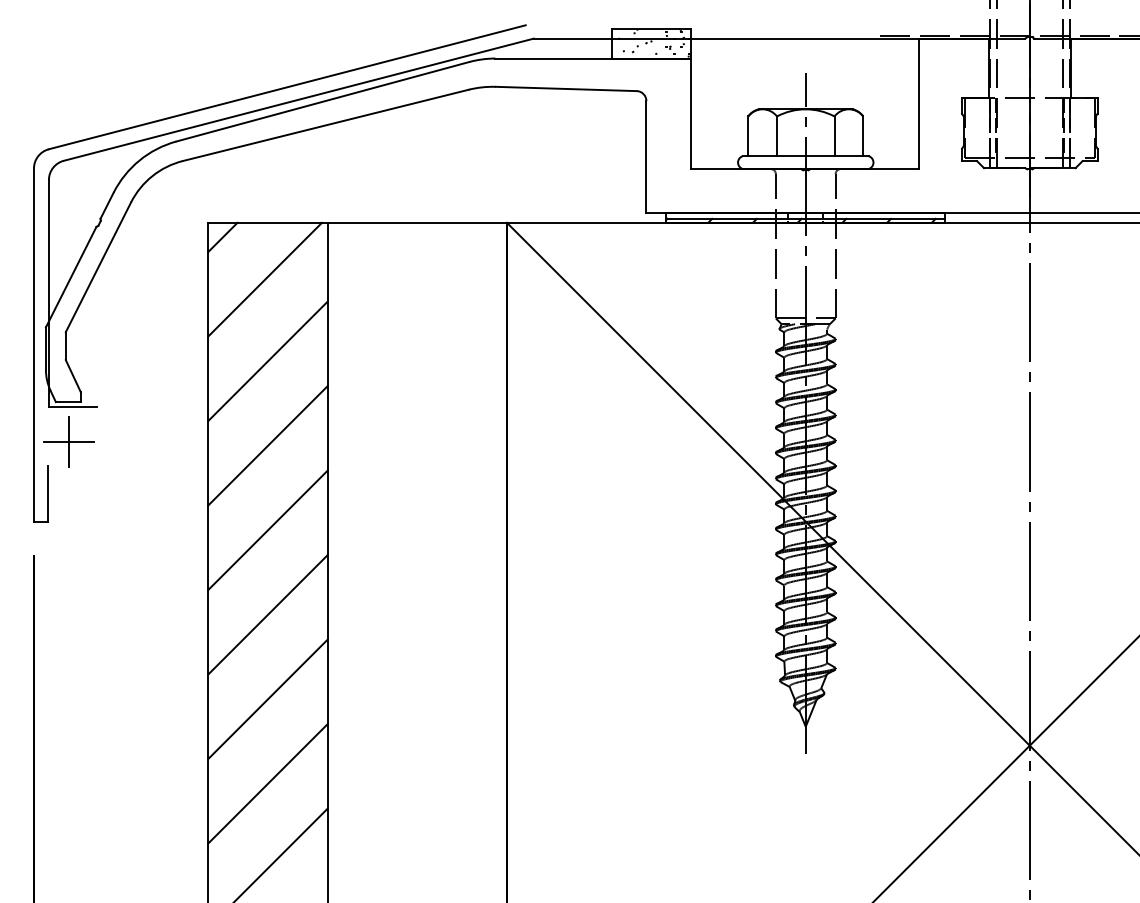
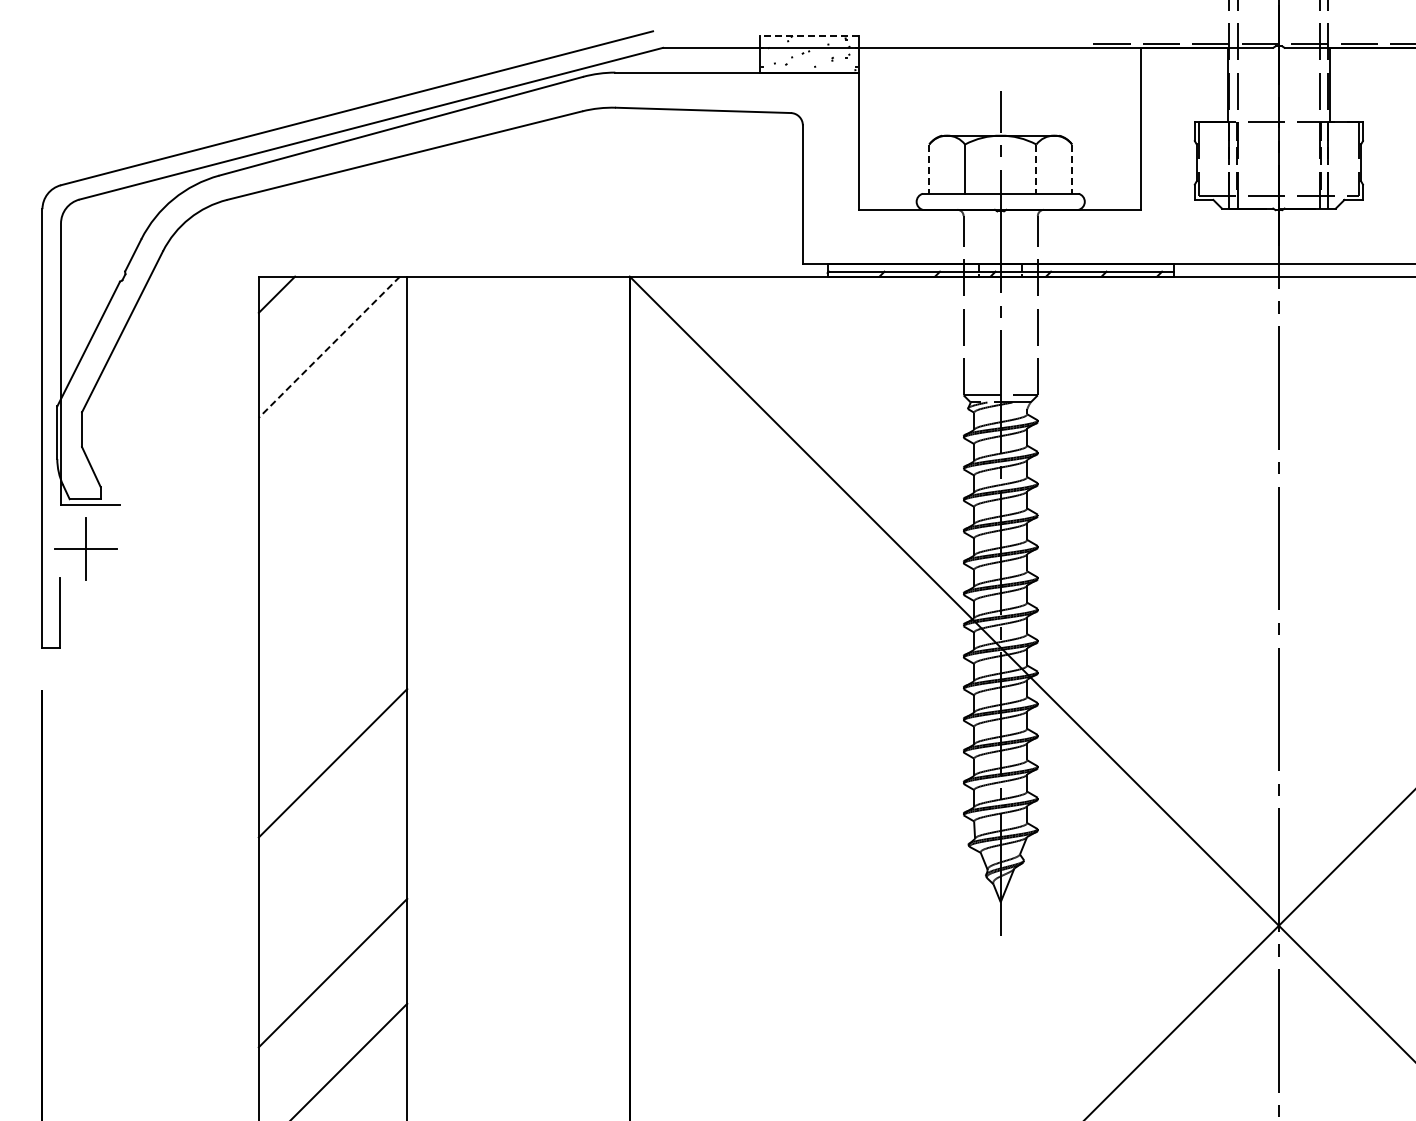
line: (650, 28) -> (808, 35), solid -> dashed
line: (748, 136) -> (929, 169), solid -> dashed
line: (834, 136) -> (1036, 169), solid -> dashed
line: (863, 136) -> (1072, 169), solid -> dashed
line: (265, 279) -> (329, 347), solid -> dashed
line: (267, 361) -> (332, 448), removed
line: (267, 445) -> (332, 553), removed
line: (267, 530) -> (332, 658), removed
line: (267, 699) -> (332, 868), removed

